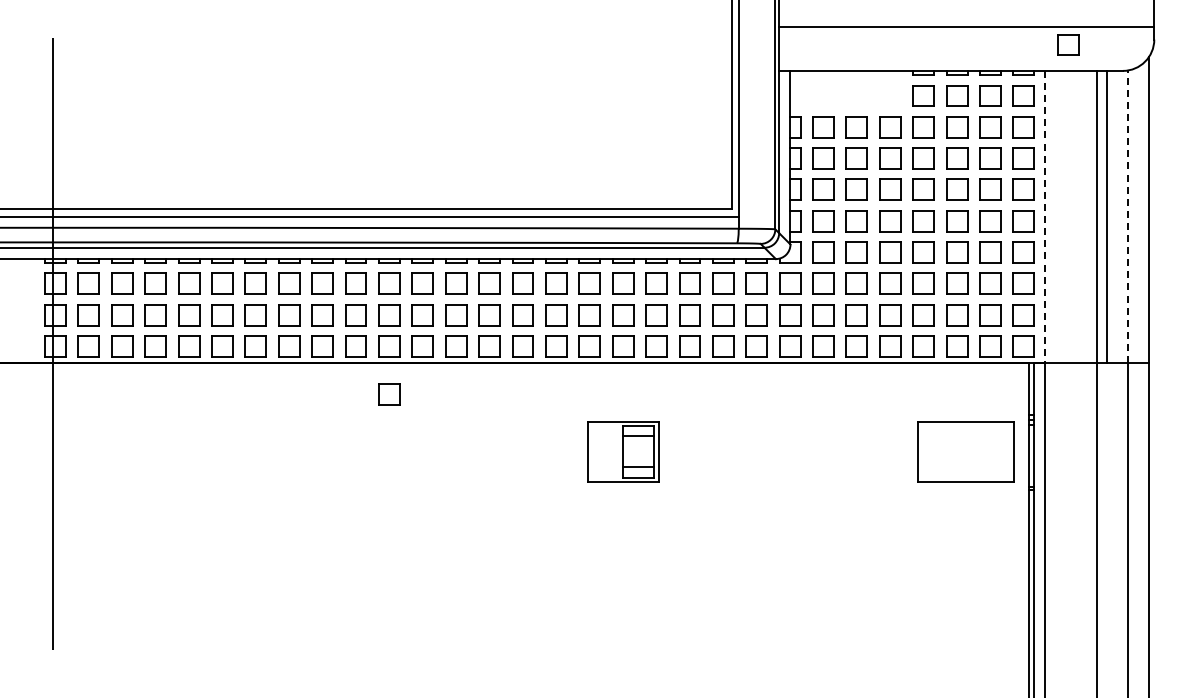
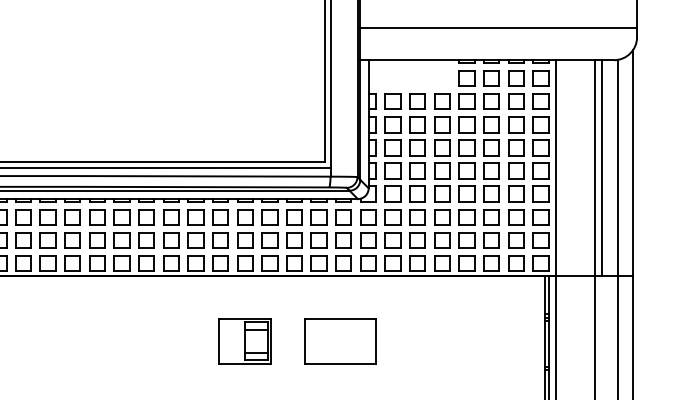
part: (1068, 44) -> (573, 40), removed
line: (1128, 216) -> (618, 167), dashed -> solid
line: (1044, 217) -> (556, 168), dashed -> solid
part: (389, 394) -> (72, 298), removed
part: (965, 451) -> (340, 341), moved

